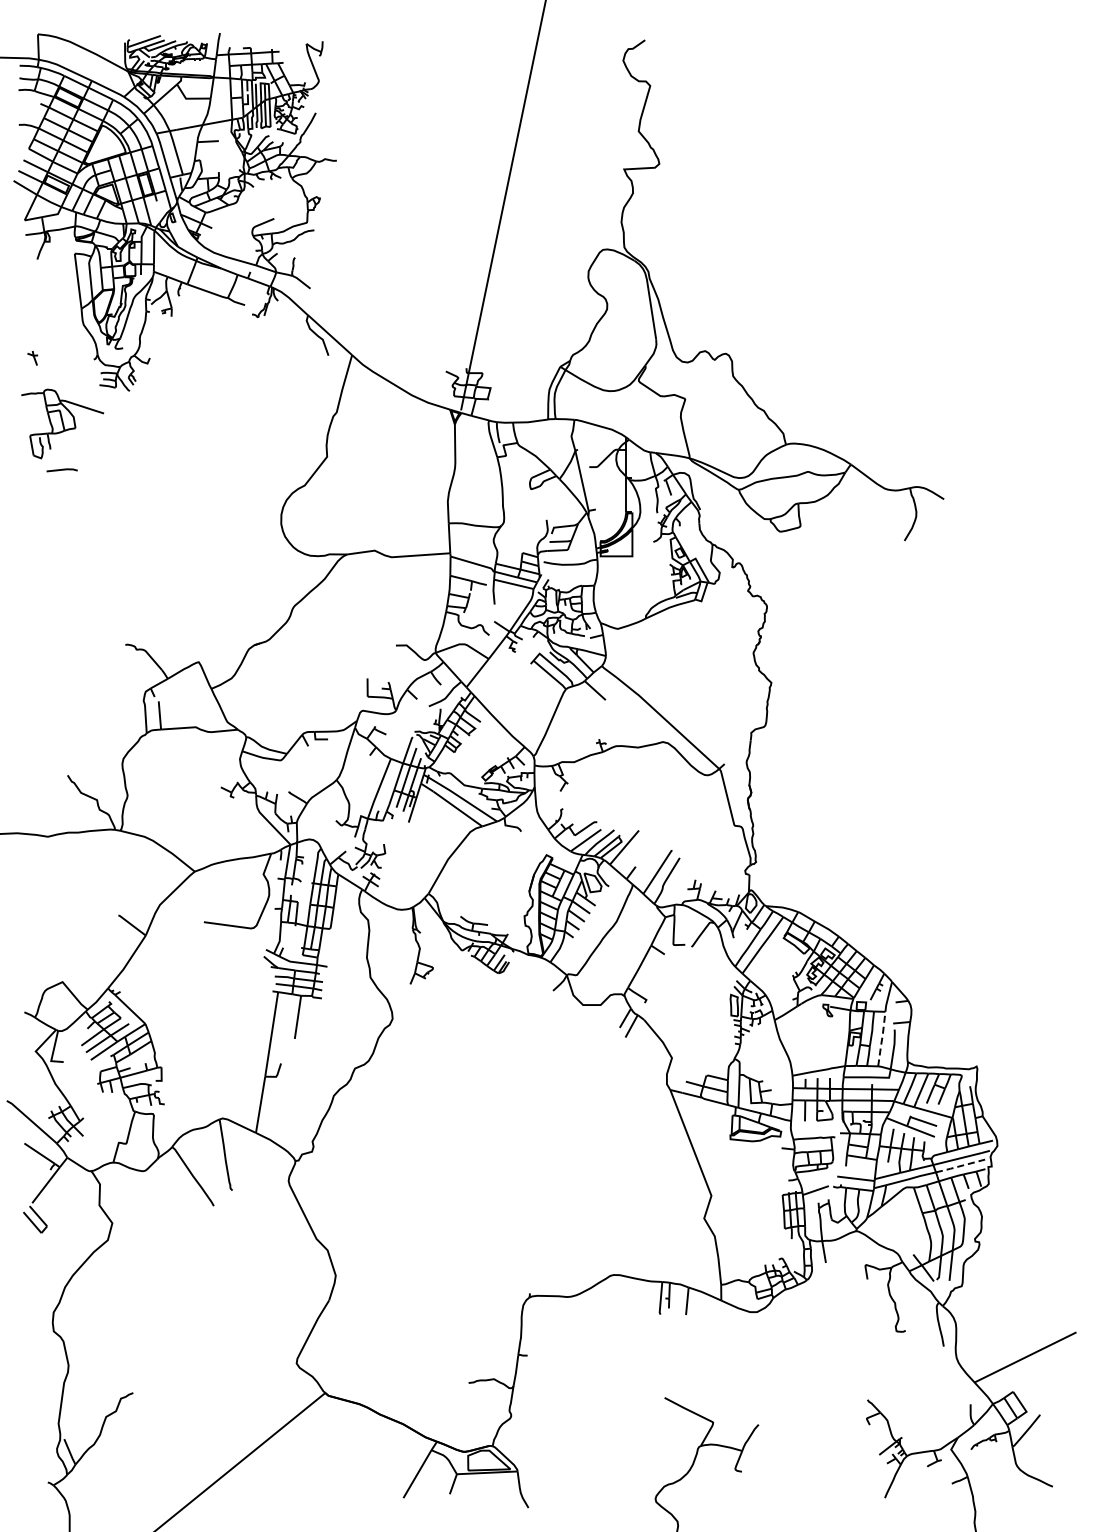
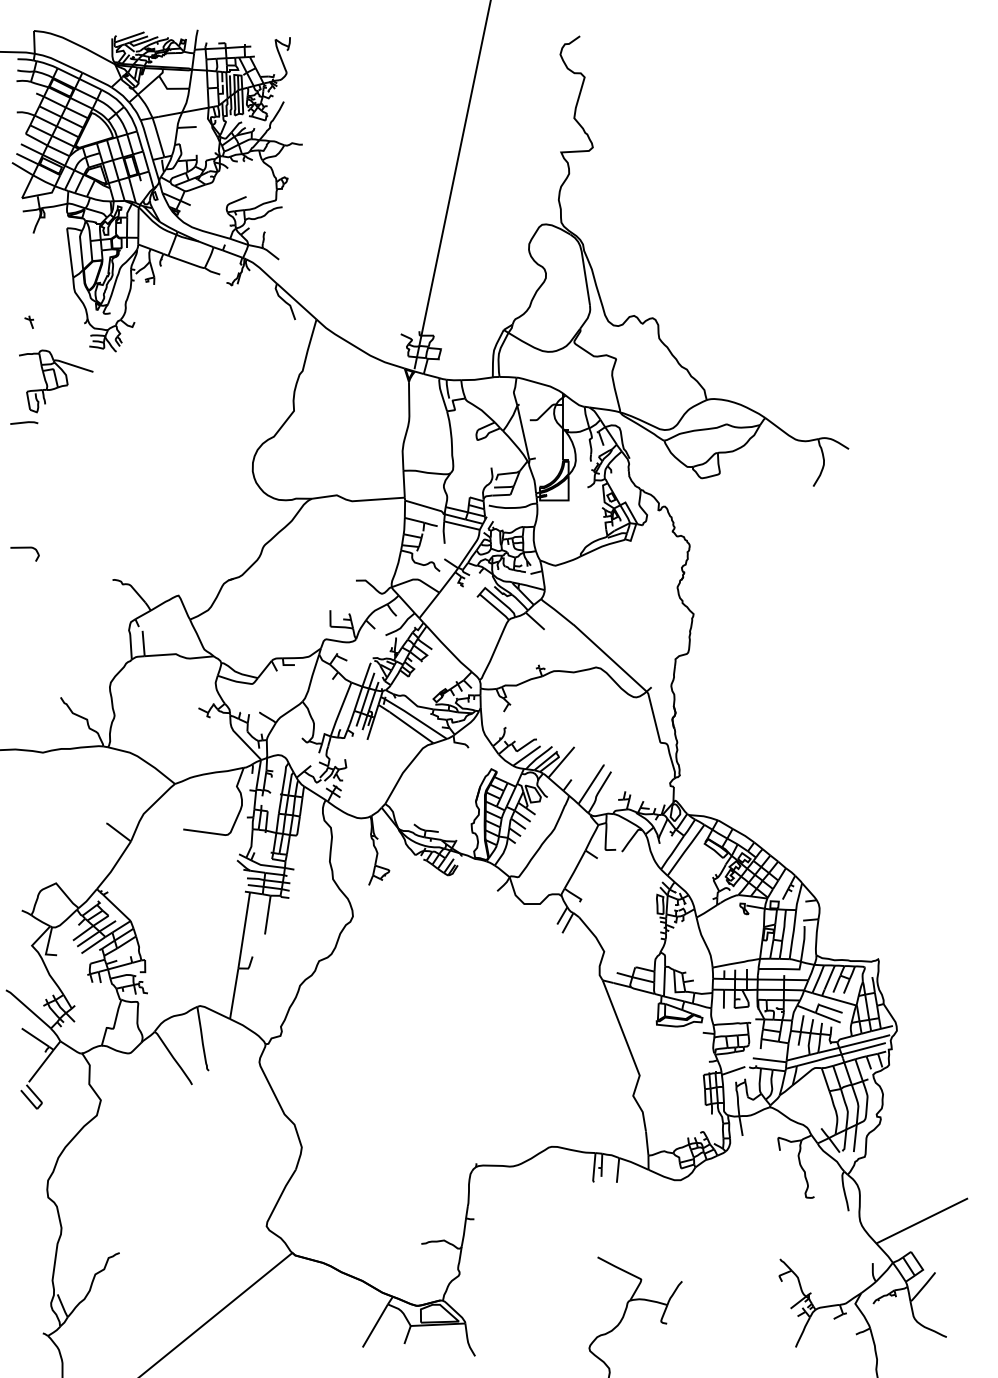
line: (61, 470) -> (23, 423), moved
curve: (27, 609) -> (24, 548), added
line: (882, 1039) -> (793, 934), dashed -> solid
line: (960, 1166) -> (863, 1049), dashed -> solid

